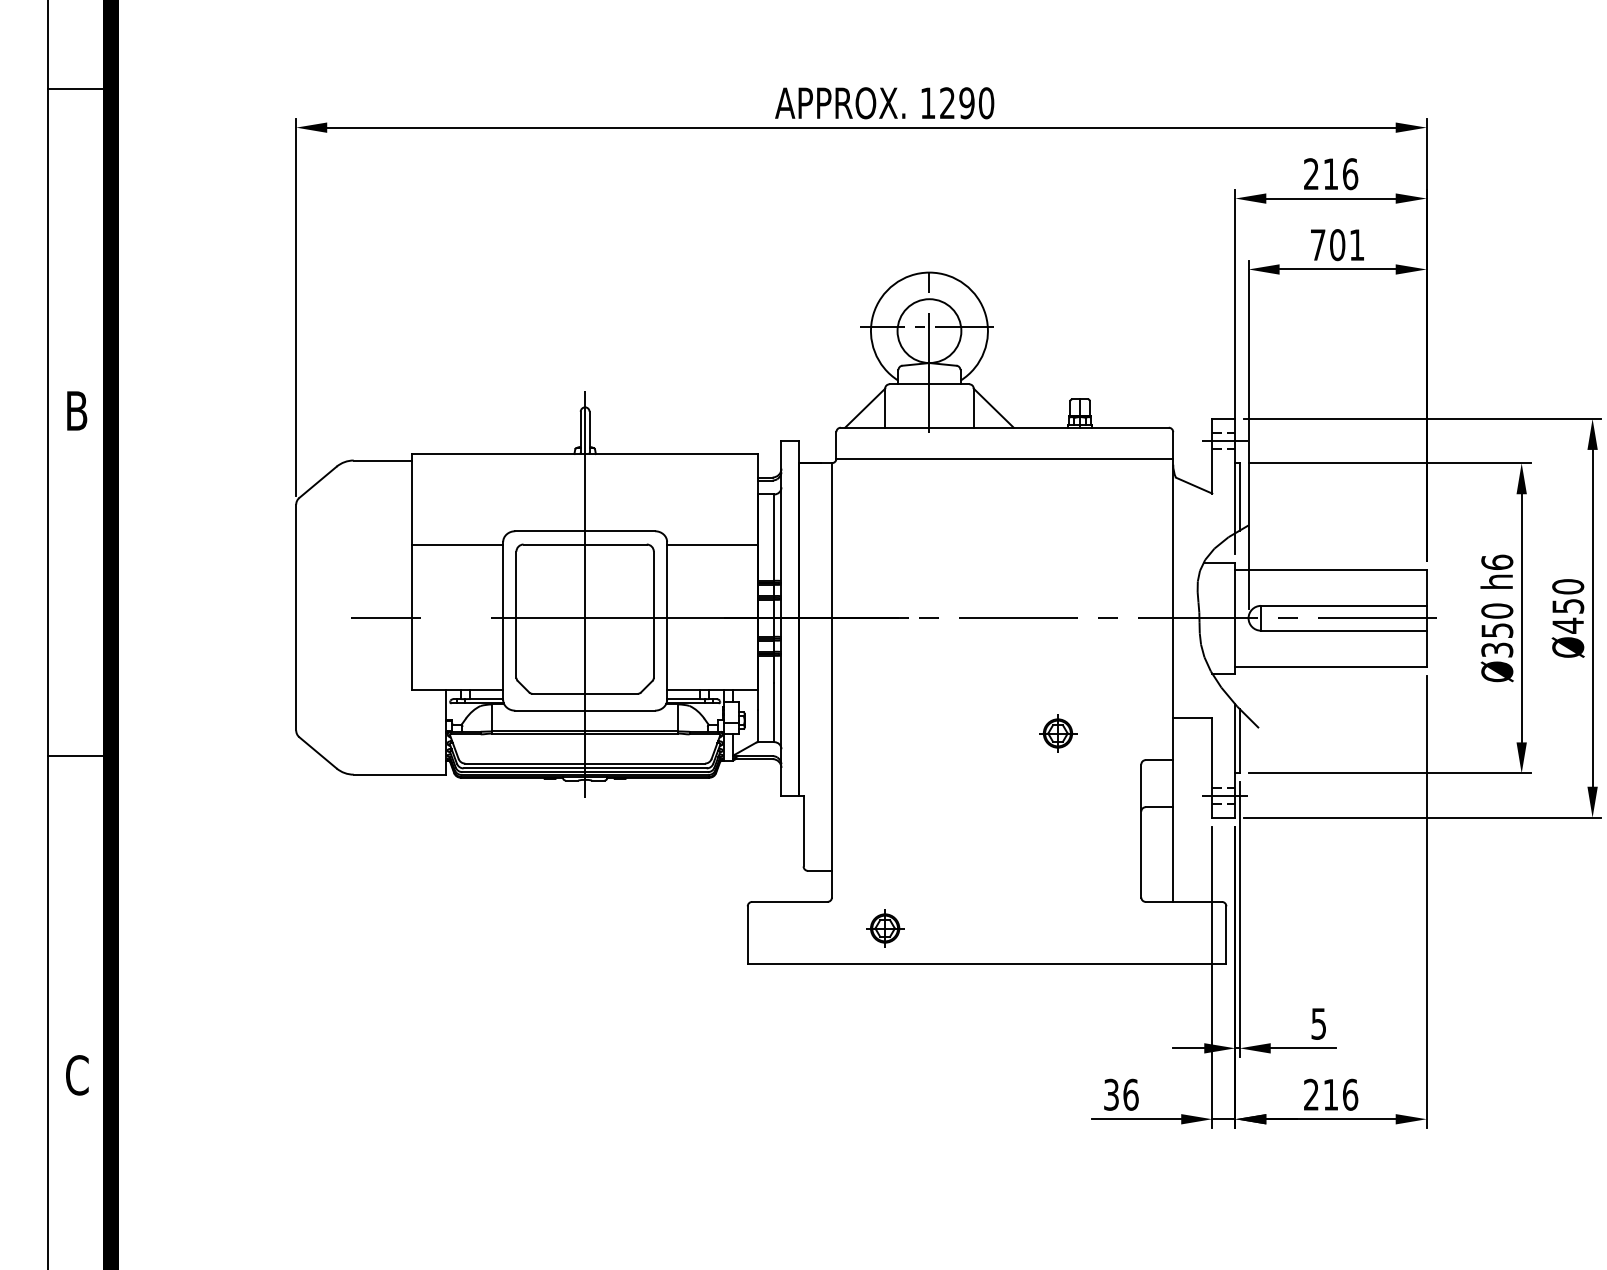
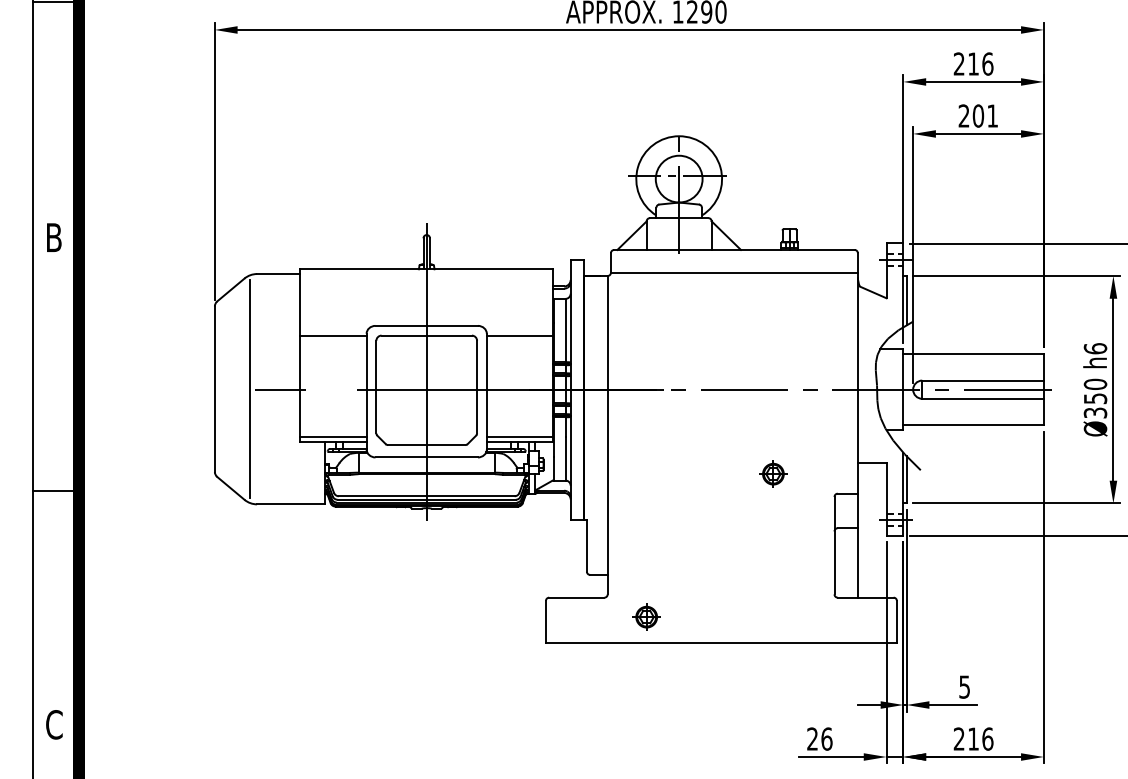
text: (1317, 244) -> (963, 115), 701 -> 201
line: (344, 617) -> (250, 389), added
line: (457, 682) -> (333, 436), added
line: (712, 682) -> (520, 436), added
text: (1111, 1094) -> (812, 738), 36 -> 26

